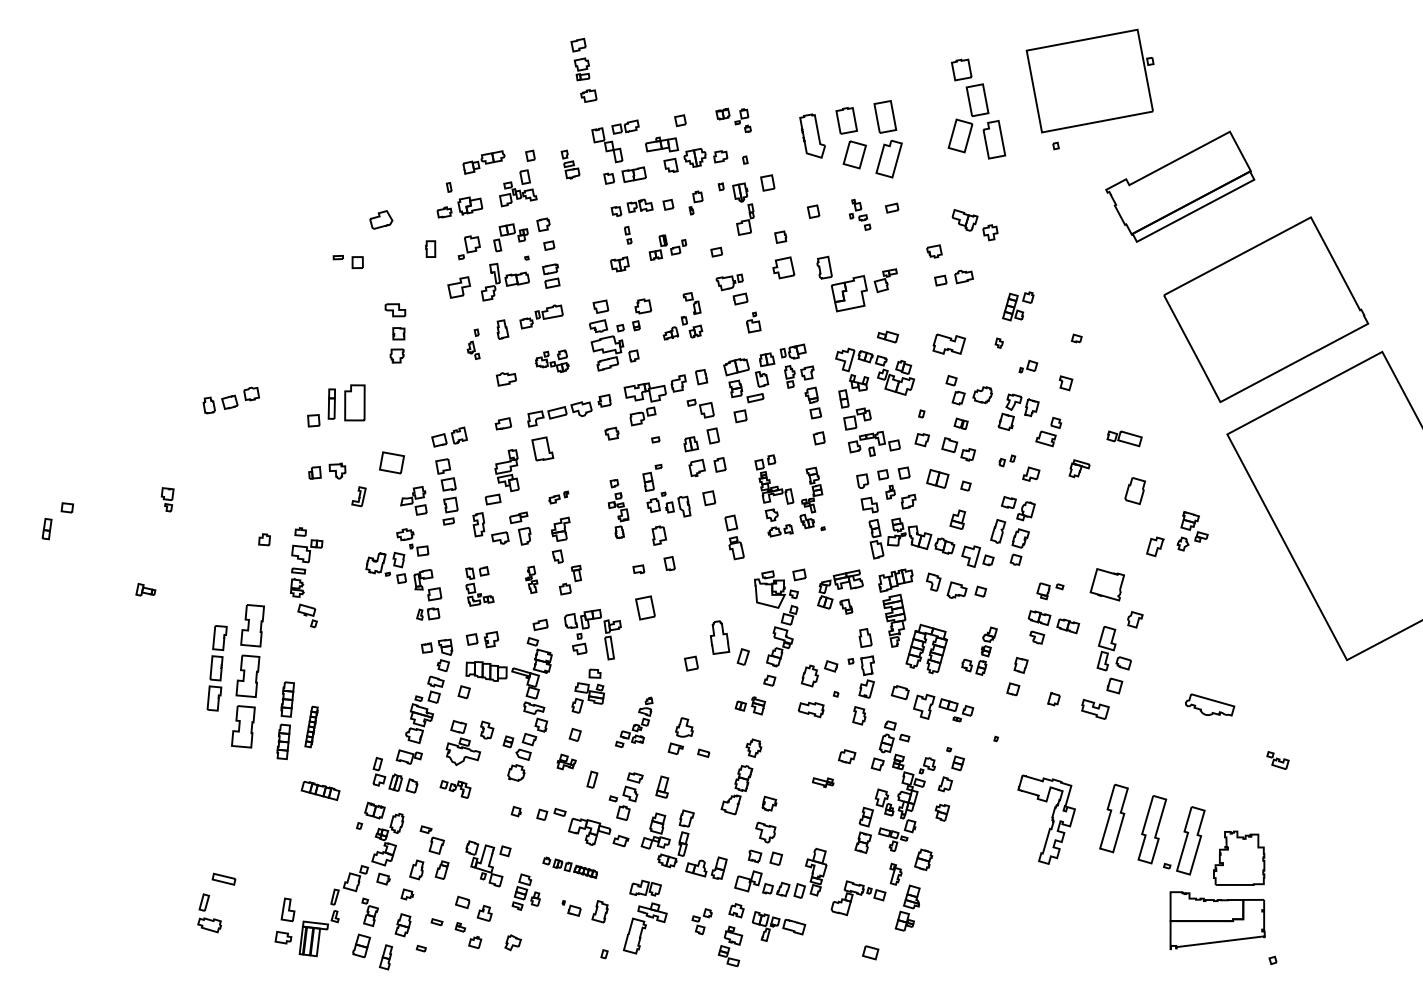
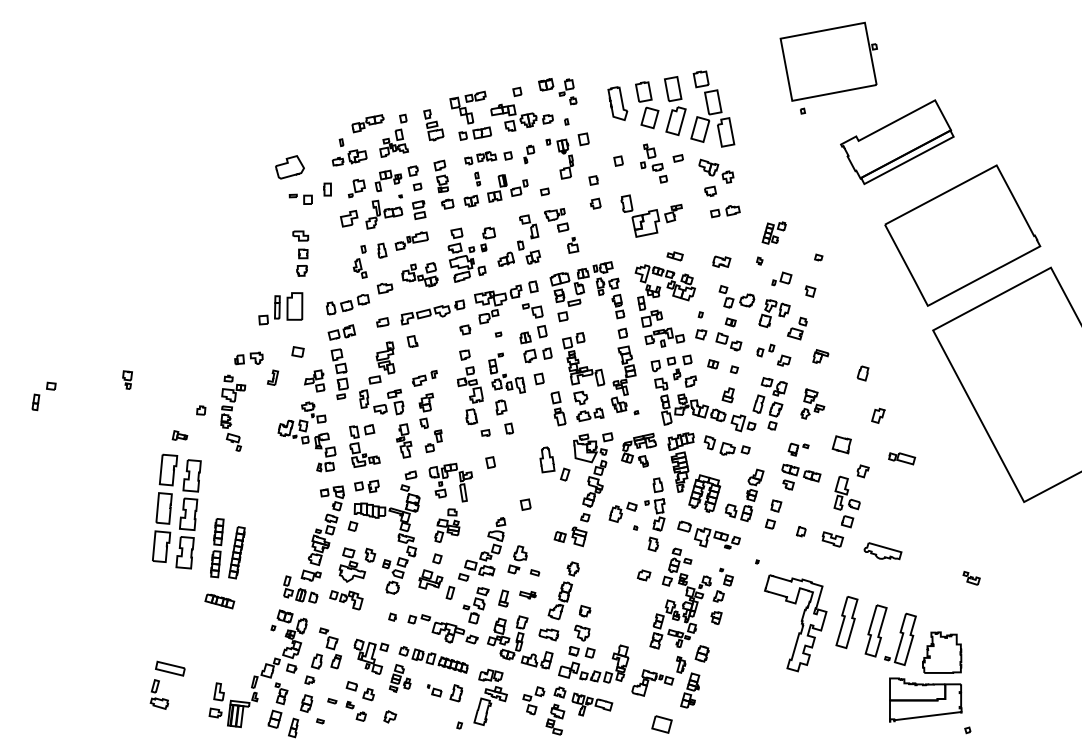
part: (583, 70) -> (443, 184), moved
part: (976, 108) -> (712, 108), moved
part: (733, 120) -> (557, 91), size x1.43
part: (570, 164) -> (433, 125), size x1.43
part: (859, 214) -> (653, 163), size x1.67
part: (380, 220) -> (289, 167), size x1.67
part: (975, 224) -> (716, 170), moved
part: (667, 247) -> (507, 188), size x1.43
part: (347, 260) -> (300, 198), moved
part: (783, 267) -> (595, 203), size x0.62
part: (683, 316) -> (519, 240), size x1.43
part: (472, 343) -> (359, 261), size x1.43
part: (948, 343) -> (721, 261), size x0.71
part: (551, 360) -> (419, 274), size x1.43
part: (1027, 366) -> (781, 278), size x1.43
part: (230, 400) -> (347, 304), moved
part: (335, 405) -> (280, 308), moved
part: (1125, 438) -> (902, 458), moved
part: (542, 448) -> (412, 341), size x0.62
part: (1006, 460) -> (765, 350), size x1.43
part: (391, 462) -> (297, 351), size x0.62
part: (938, 479) -> (713, 364), size x0.62
part: (1134, 491) -> (862, 373), size x0.71
part: (789, 496) -> (600, 377), size x1.43
part: (558, 497) -> (424, 378), size x1.67
part: (618, 508) -> (470, 386), size x1.67
part: (1192, 530) -> (812, 403), moved
part: (307, 576) -> (233, 412), moved
part: (531, 579) -> (404, 440), size x1.67
part: (1106, 584) -> (841, 444), size x0.71
part: (479, 585) -> (364, 445), size x1.43
part: (145, 589) -> (179, 435), moved
part: (645, 608) -> (490, 462), size x0.62
part: (729, 642) -> (554, 463), moved
part: (979, 650) -> (744, 494), size x1.43
part: (217, 667) -> (165, 507), size x1.67
part: (750, 705) -> (570, 536), size x1.43
part: (1209, 705) -> (882, 551), moved
part: (810, 709) -> (548, 634), moved
part: (634, 722) -> (482, 549), size x1.67
part: (310, 726) -> (236, 552), size x1.67
part: (566, 762) -> (430, 579), size x1.67
part: (822, 781) -> (527, 594), moved
part: (455, 789) -> (346, 600), size x1.43
part: (320, 790) -> (219, 601), moved
part: (1046, 819) -> (795, 623), size x1.43
part: (570, 867) -> (433, 659), size x1.67
part: (224, 879) -> (170, 668), size x1.67
part: (701, 921) -> (533, 700), size x1.43
part: (870, 952) -> (661, 724), size x1.67

